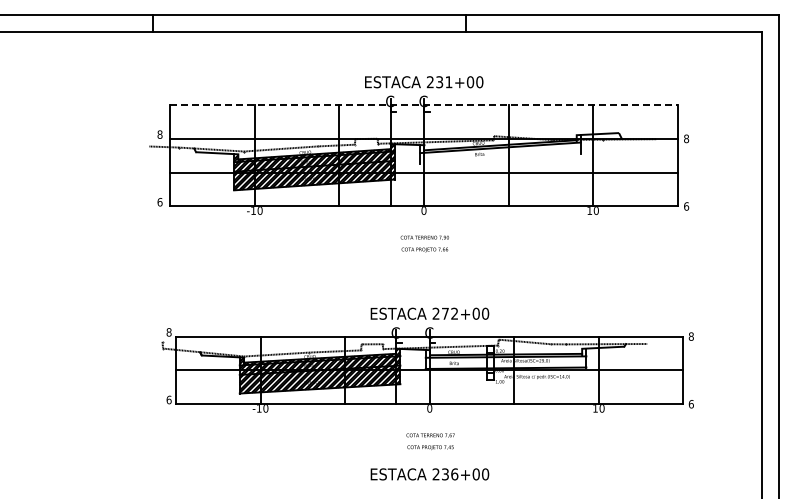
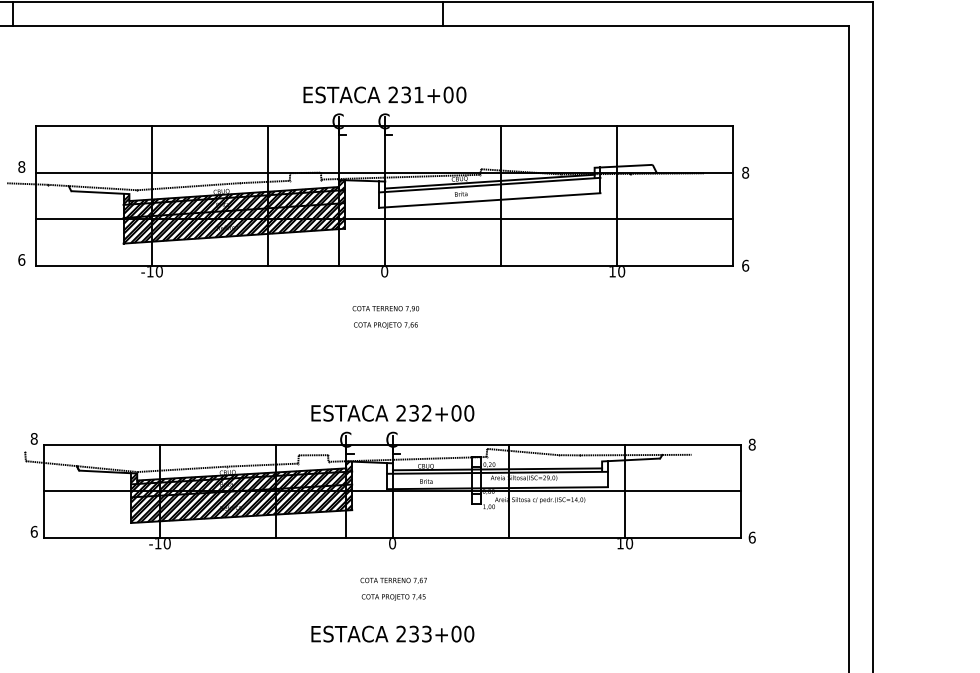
line: (424, 105) -> (385, 126), dashed -> solid
line: (500, 158) -> (489, 199), added
text: (445, 313) -> (414, 412), 272+00 -> 232+00
text: (454, 474) -> (426, 634), 236+00 -> 233+00

